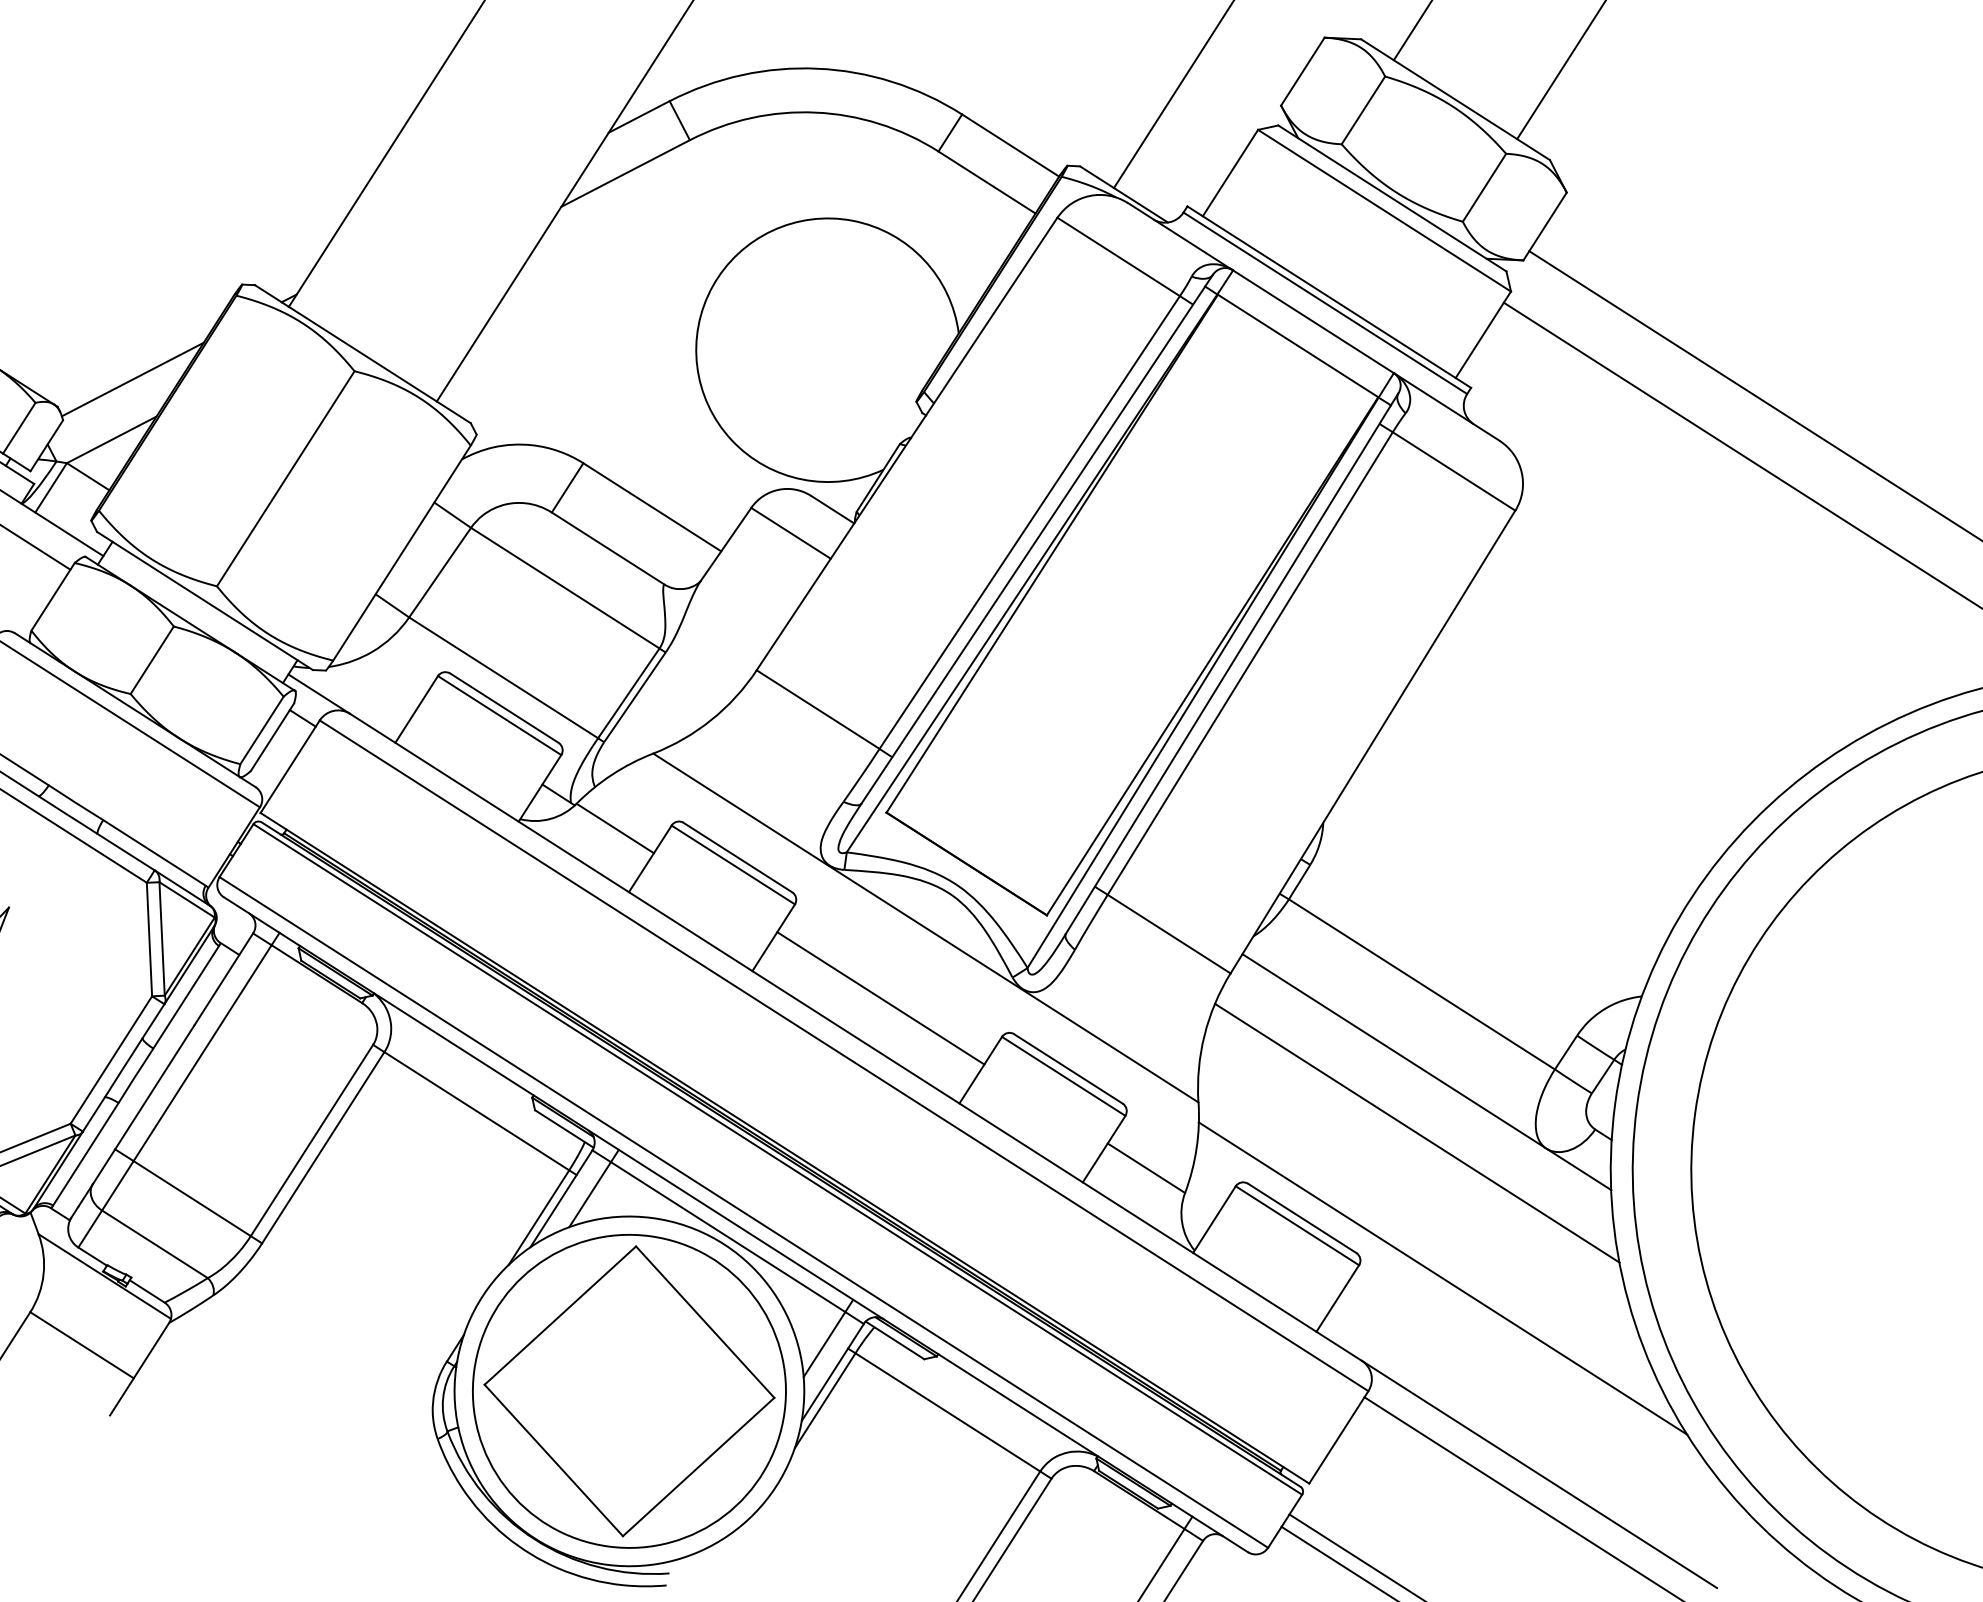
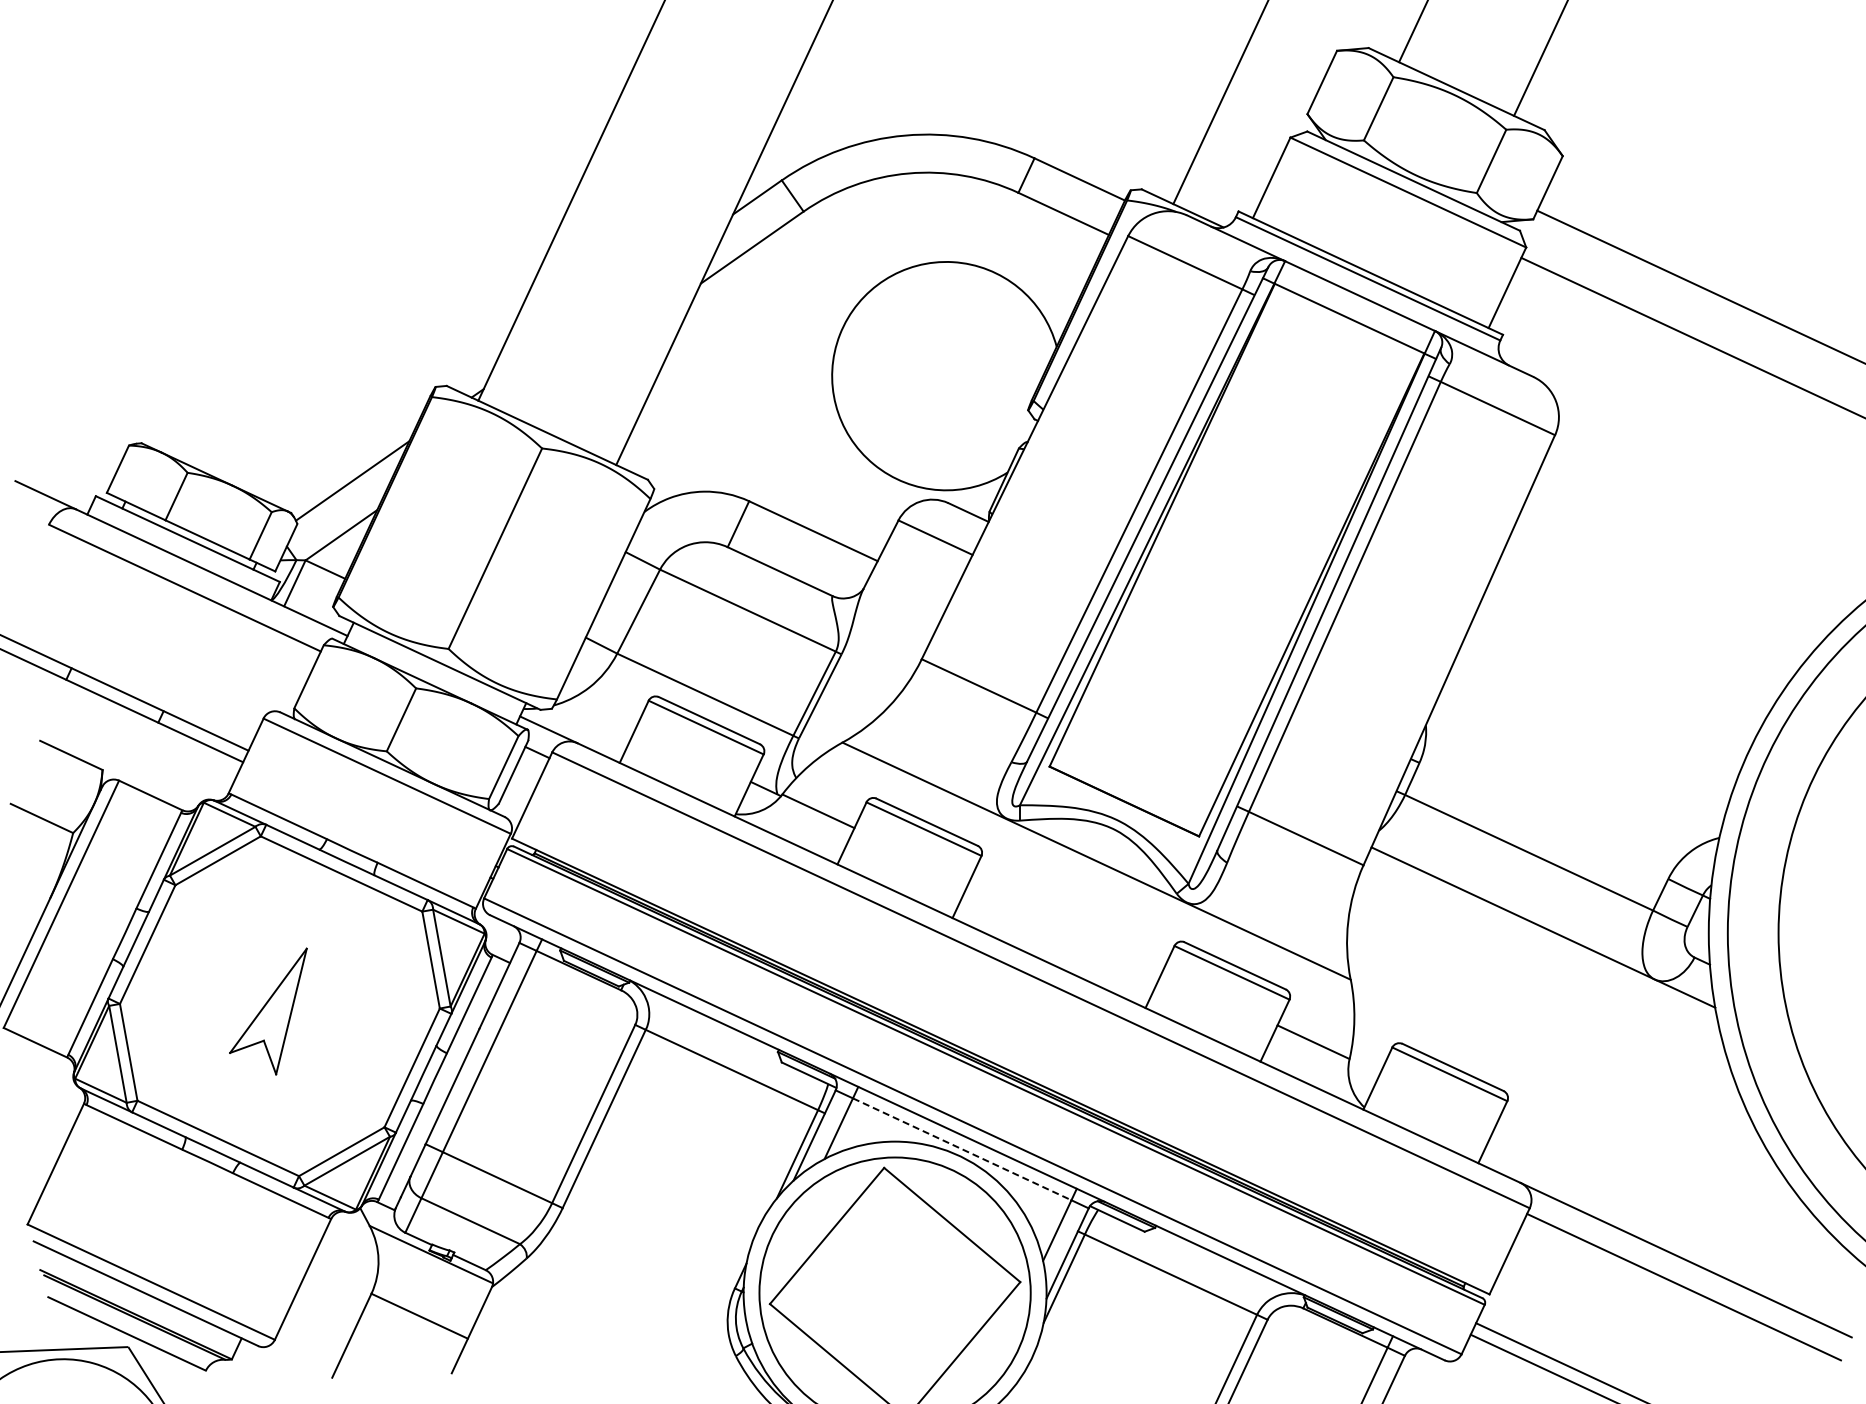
line: (880, 997) -> (1065, 926), removed
line: (1416, 1133) -> (1541, 981), removed
line: (728, 1237) -> (962, 1149), solid -> dashed
line: (1442, 1277) -> (1580, 1102), removed

